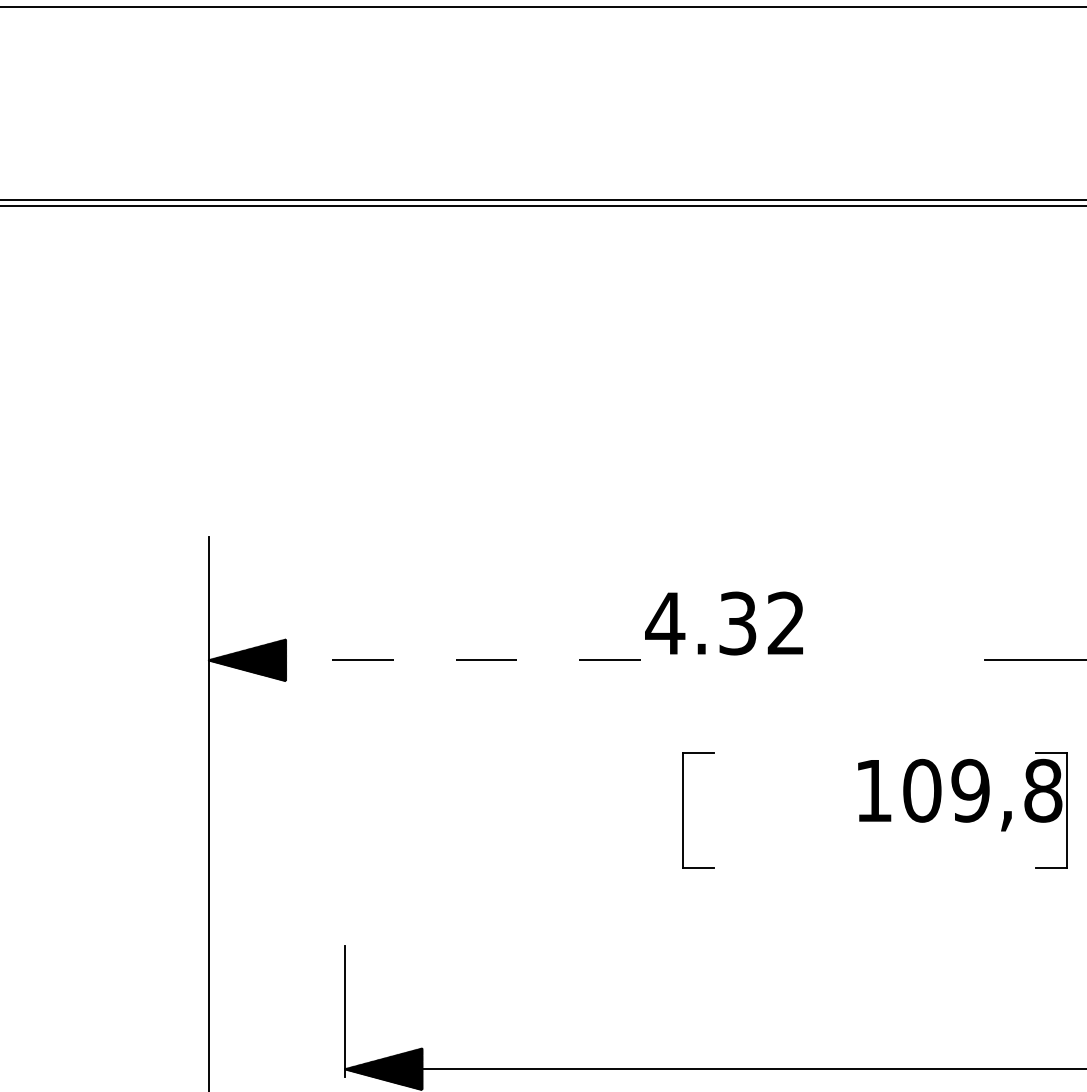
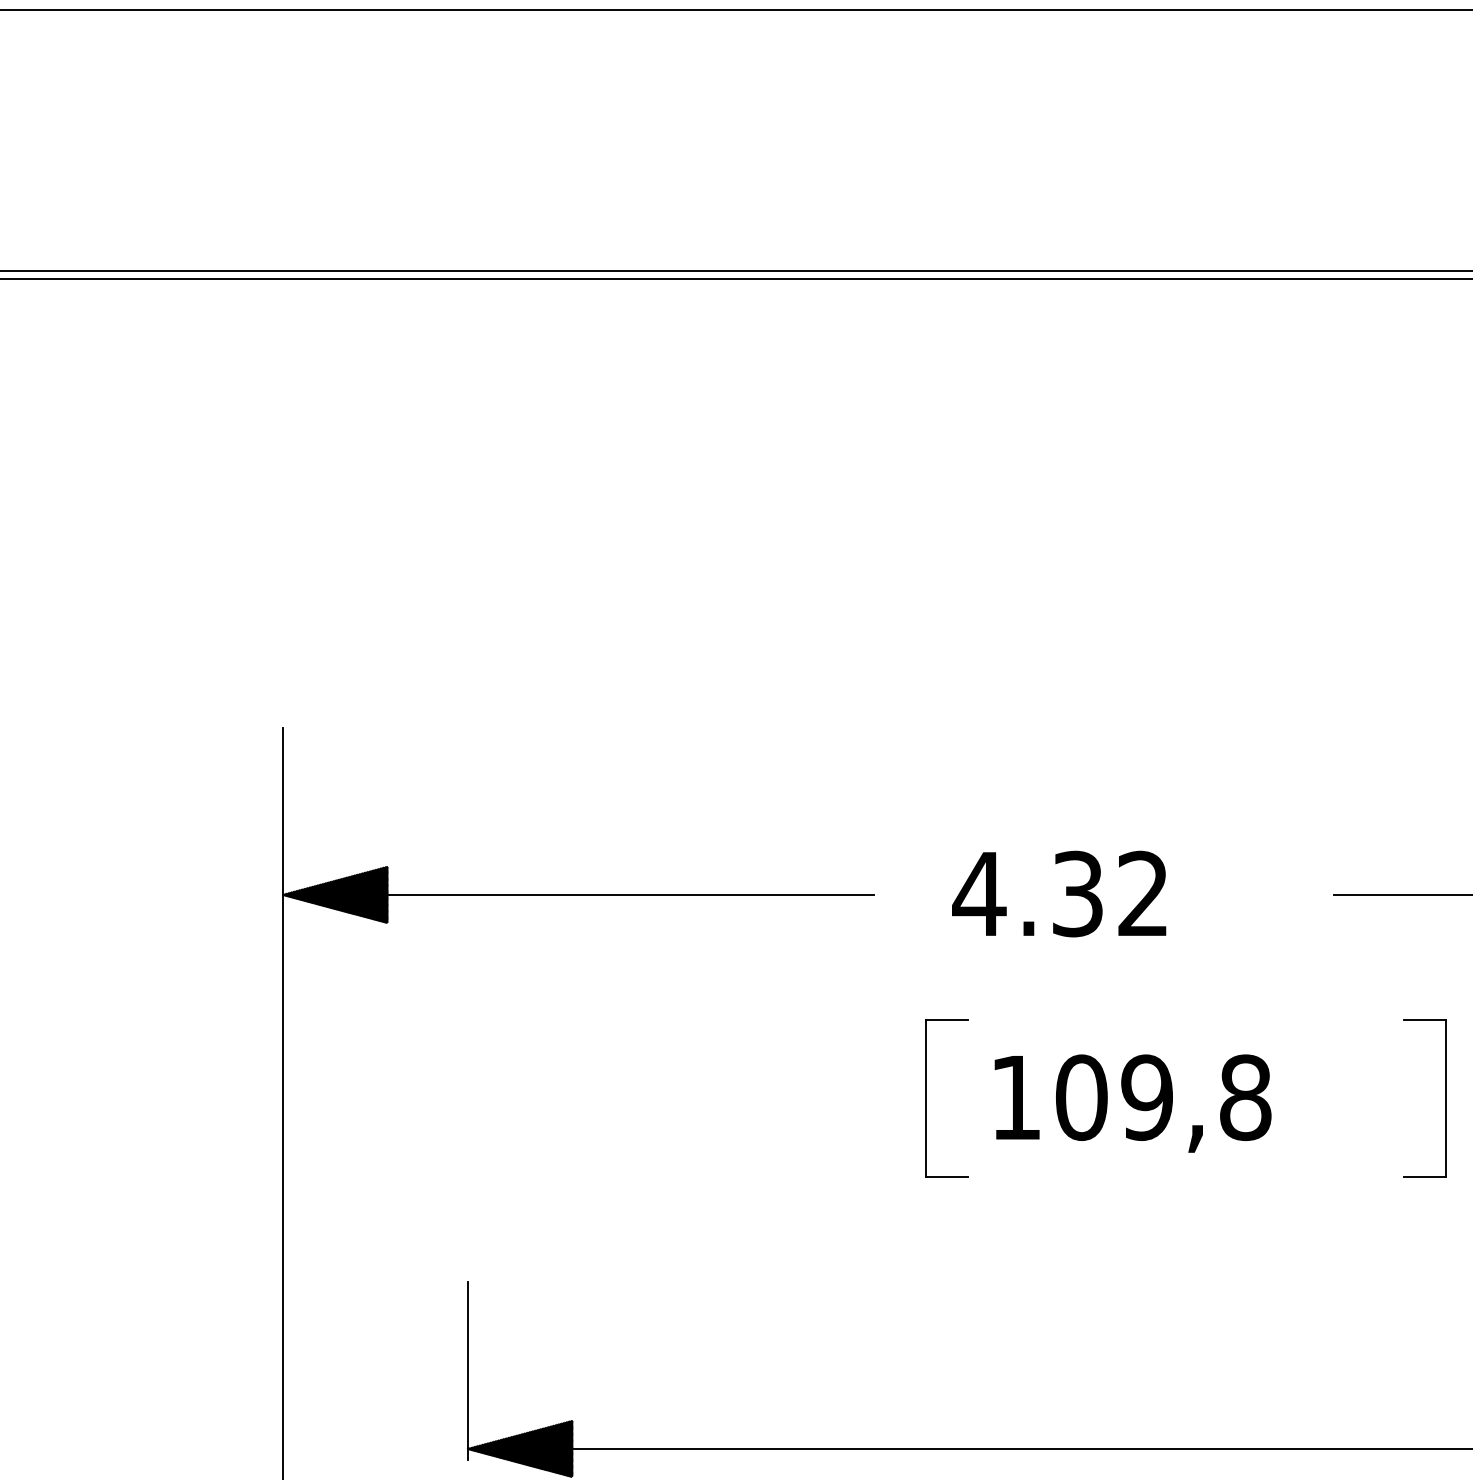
text: (724, 623) -> (1059, 893), moved
line: (426, 660) -> (578, 894), dashed -> solid
text: (959, 795) -> (1132, 1103), moved

